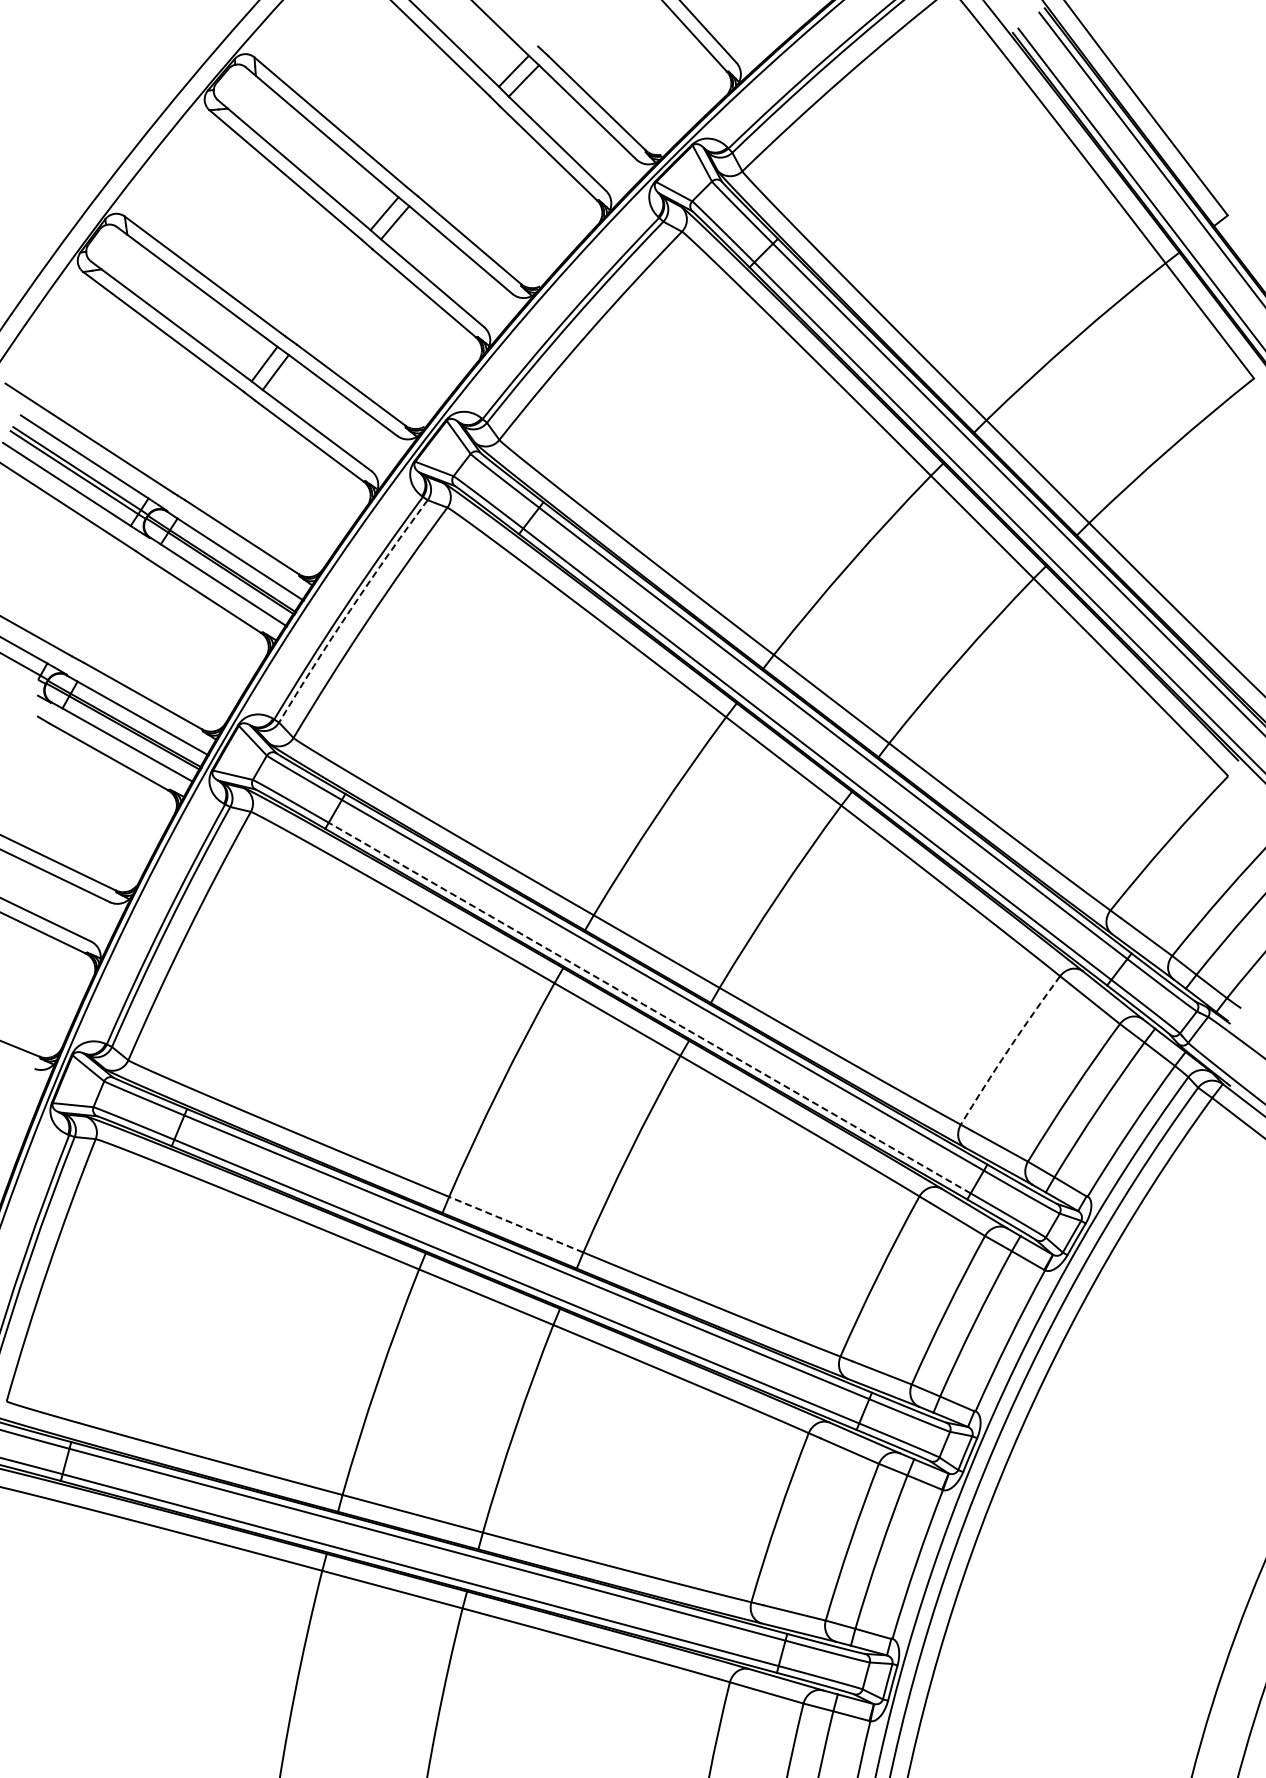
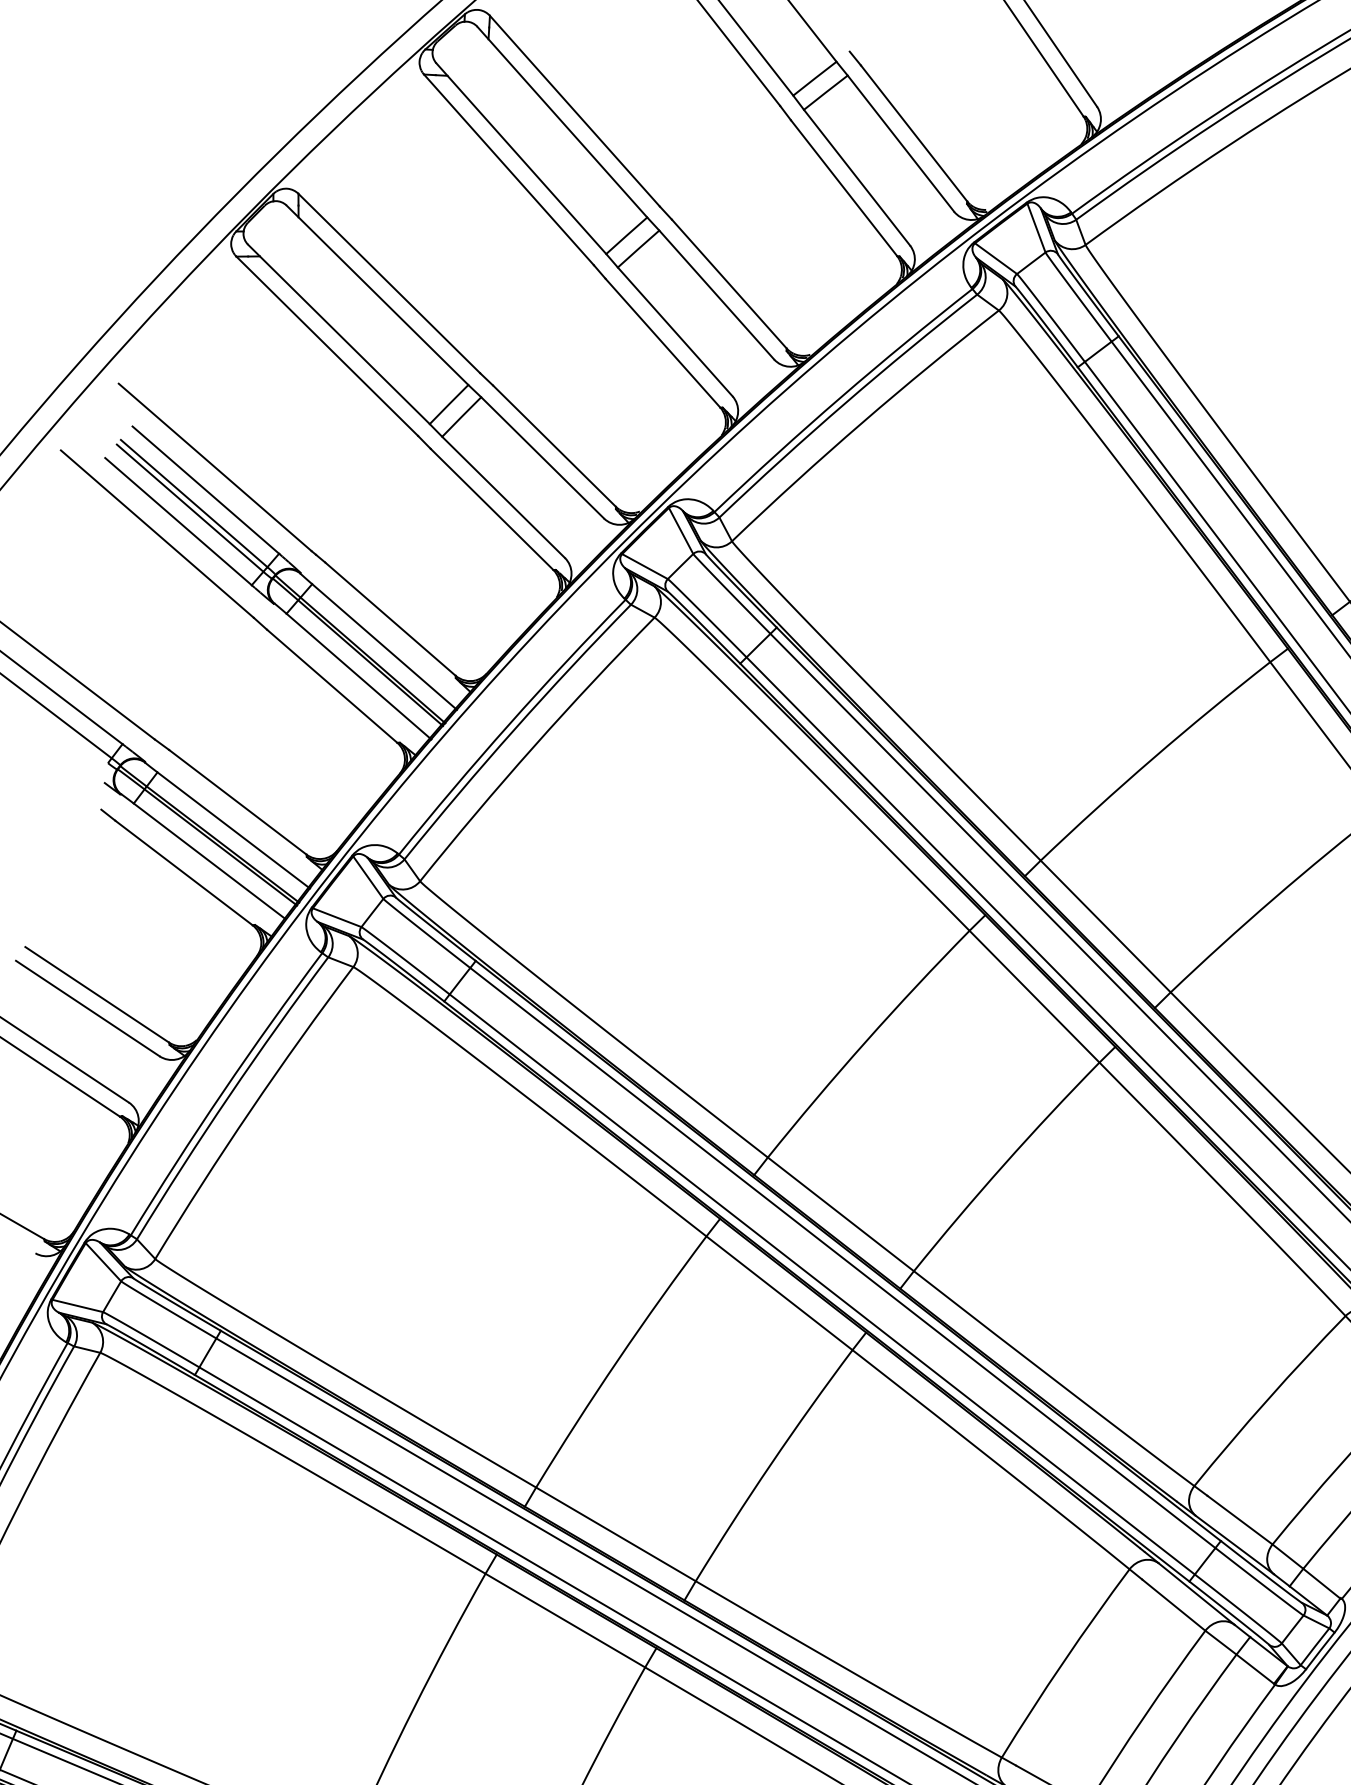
arc: (350, 609) -> (514, 729), dashed -> solid
line: (649, 1008) -> (821, 1284), dashed -> solid
arc: (1008, 1049) -> (1267, 1399), dashed -> solid
line: (516, 1224) -> (616, 1534), dashed -> solid

